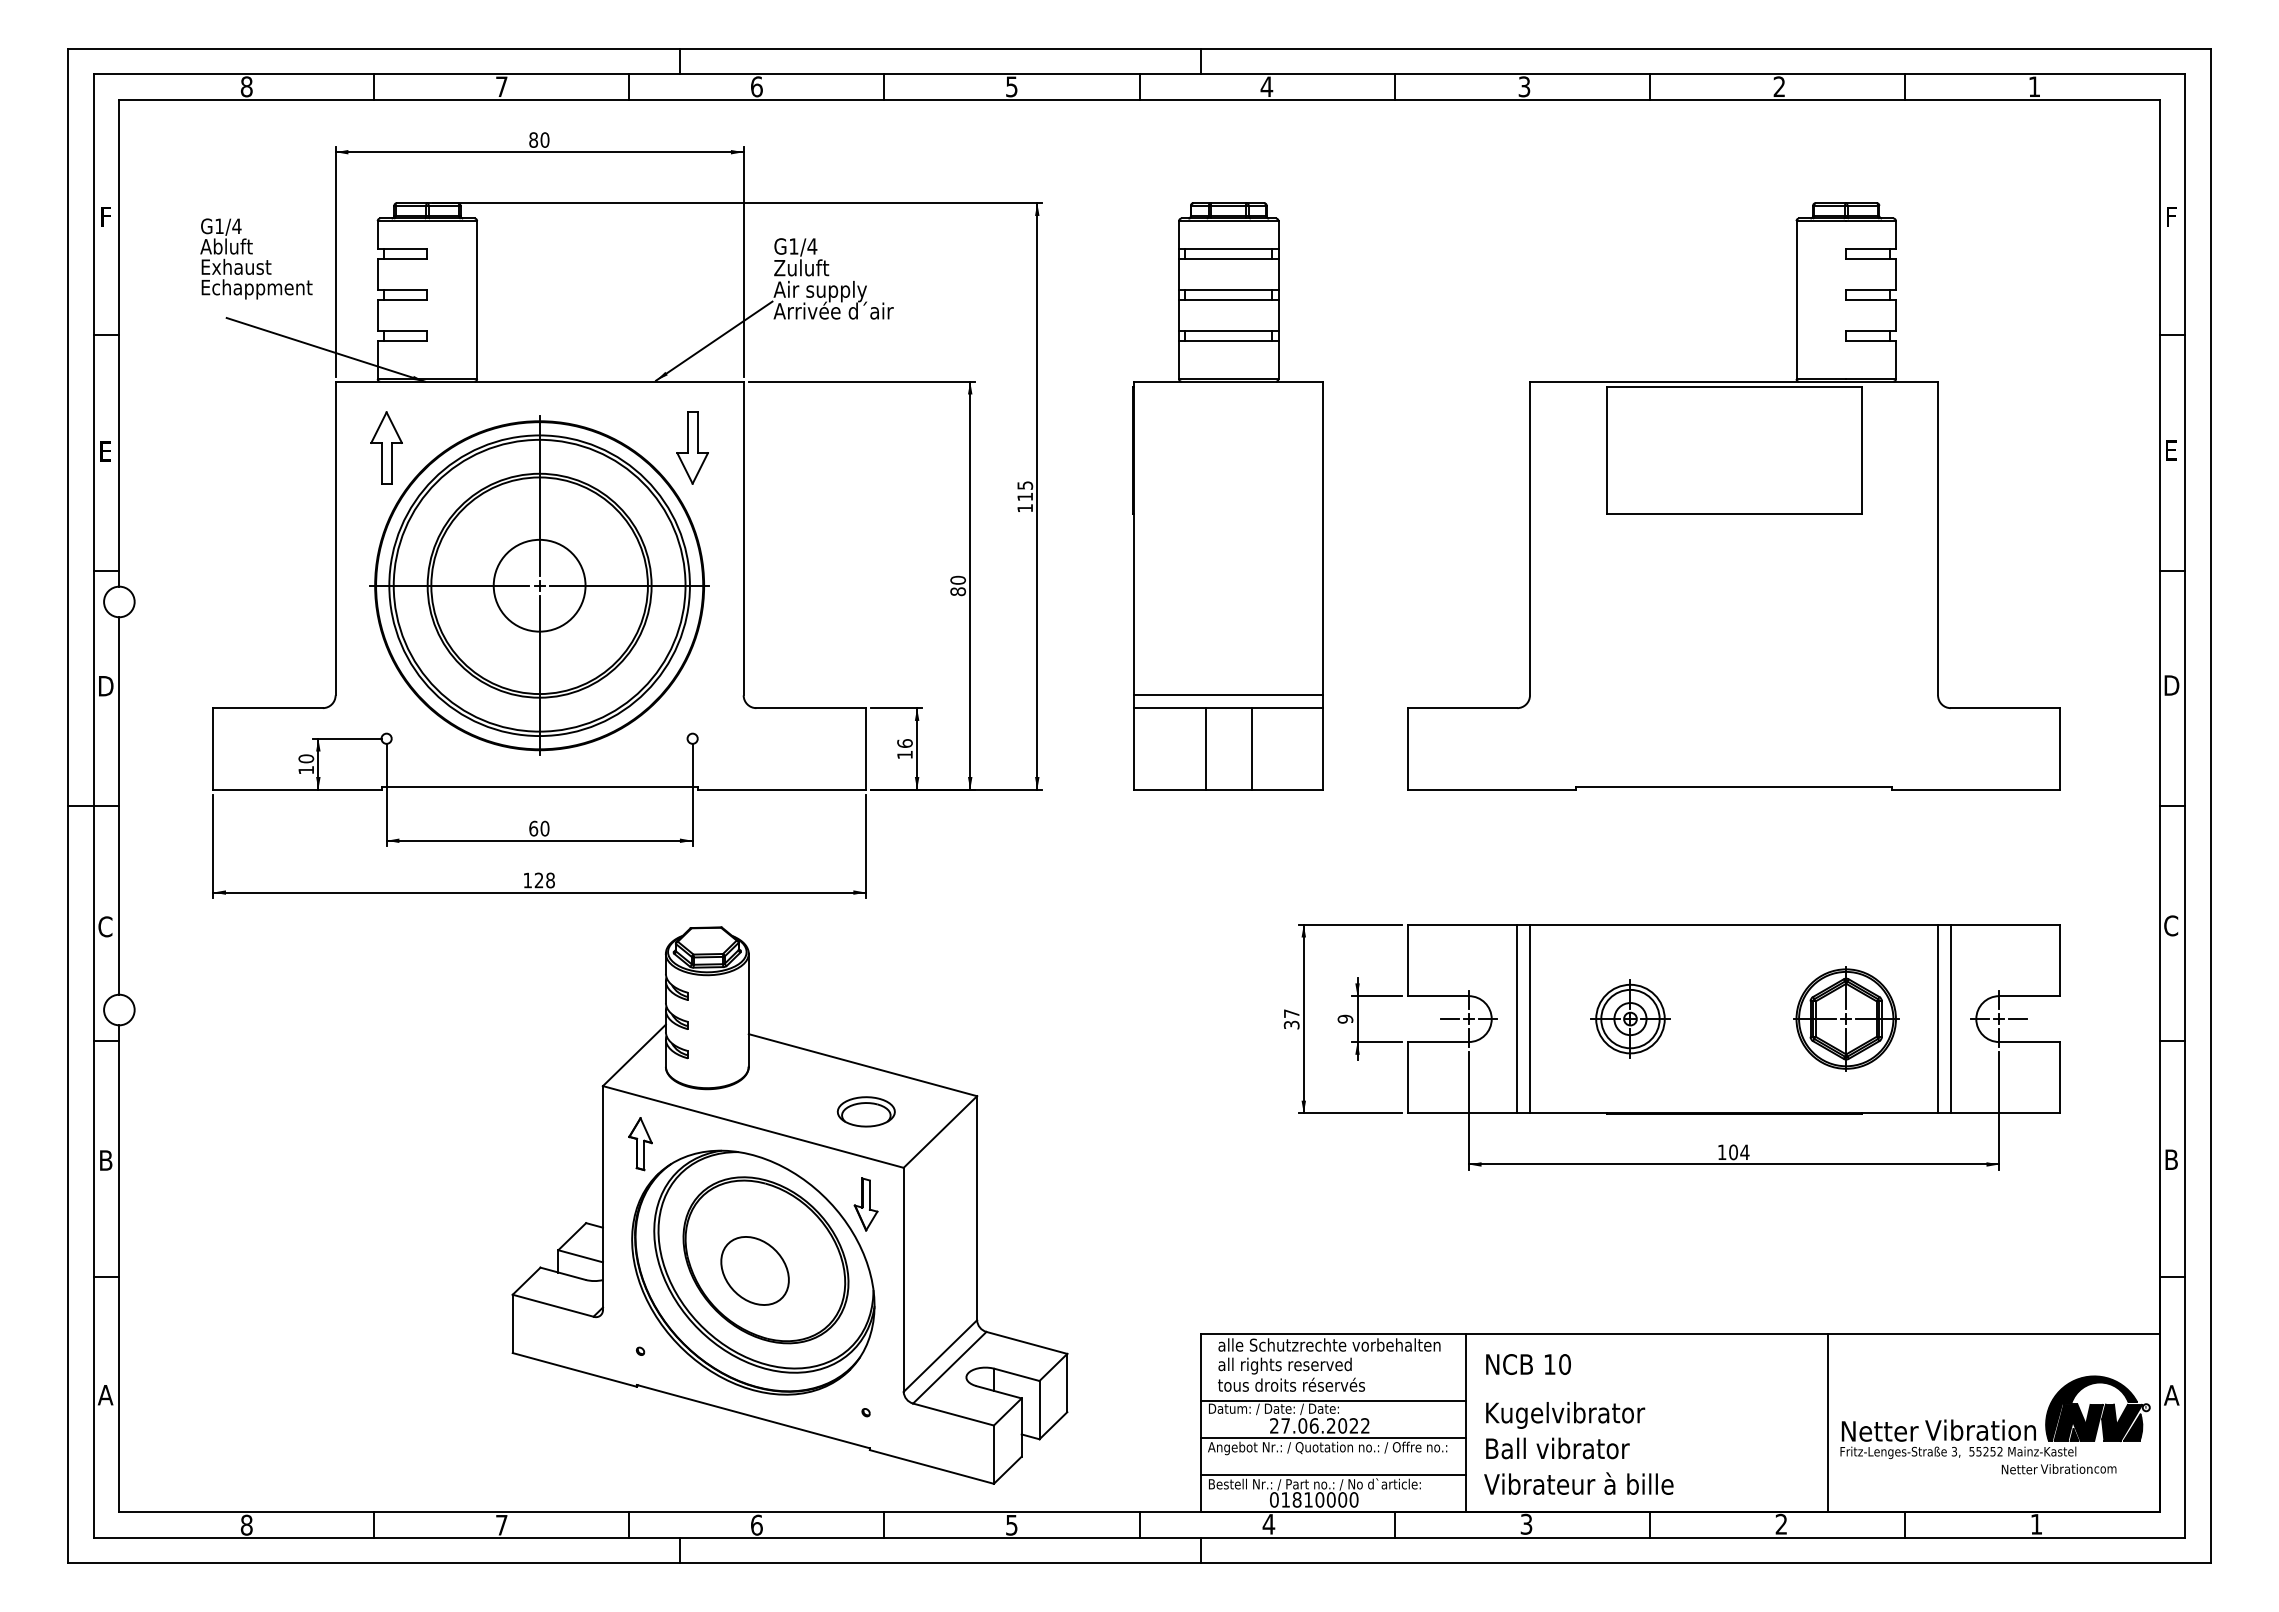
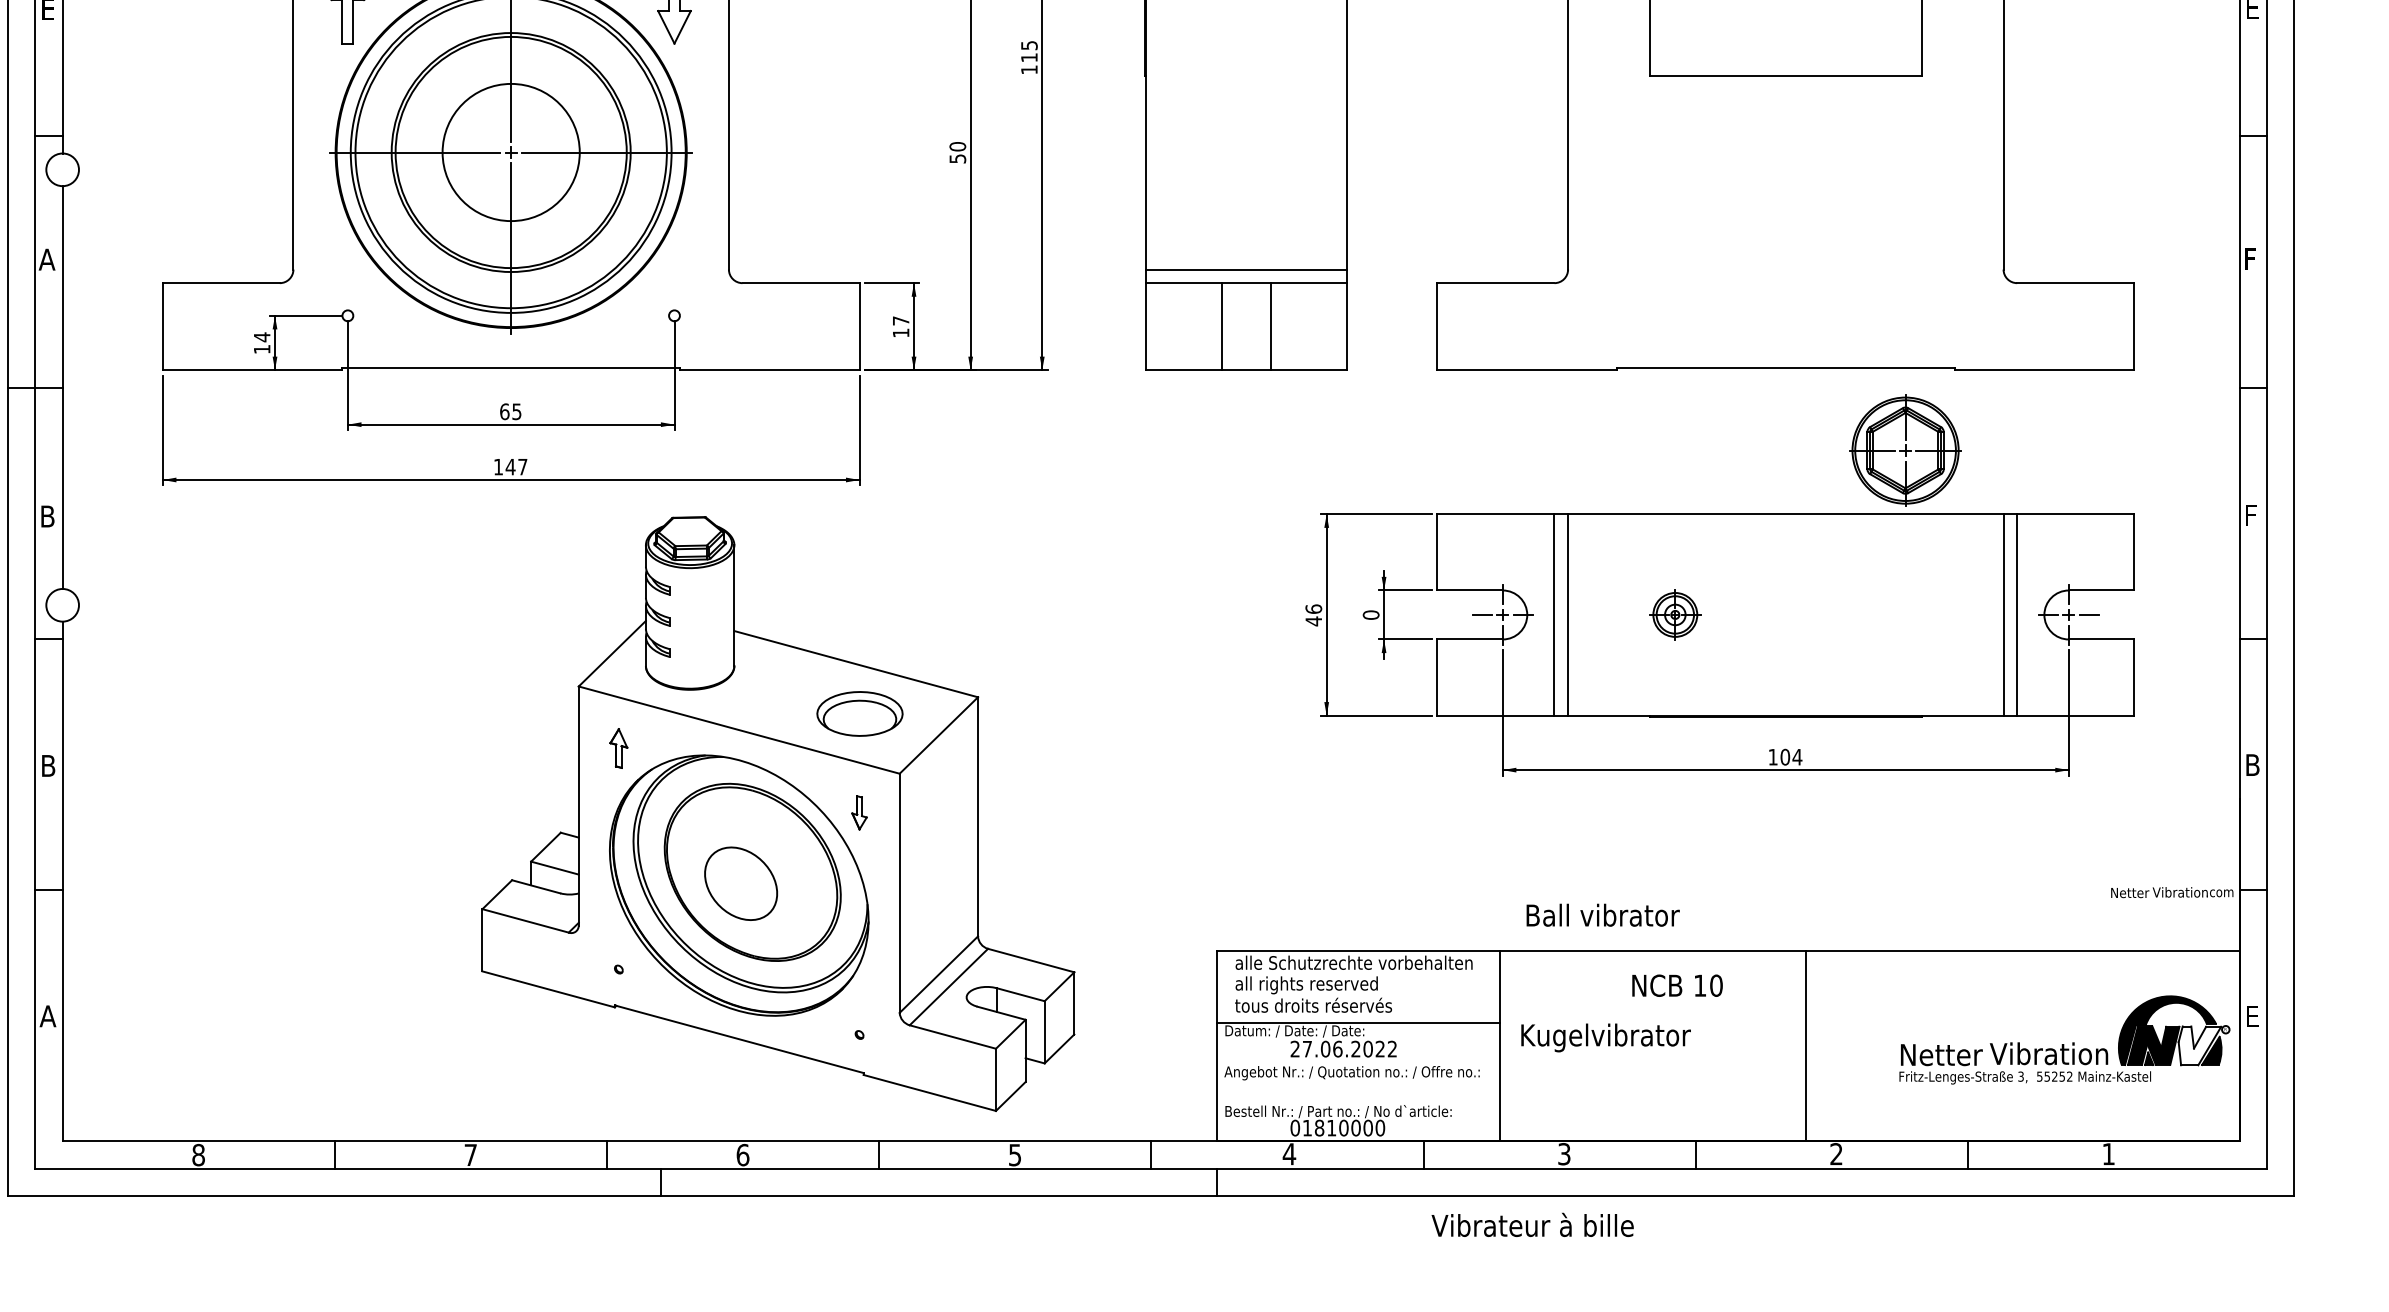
circle: (539, 585) -> (511, 152), size x1.4
text: (957, 591) -> (957, 158), 80 -> 50
text: (2171, 685) -> (2252, 258), D -> F
text: (105, 686) -> (47, 260), D -> A
text: (904, 743) -> (900, 320), 16 -> 17
text: (306, 758) -> (262, 336), 10 -> 14
text: (544, 828) -> (516, 411), 60 -> 65
text: (544, 880) -> (516, 467), 128 -> 147
text: (2171, 925) -> (2252, 515), C -> F
text: (105, 926) -> (47, 516), C -> B
text: (1345, 1018) -> (1371, 614), 9 -> 0
part: (1630, 1018) -> (1675, 614), size x0.6
part: (1846, 1018) -> (1905, 450), moved
text: (1291, 1019) -> (1313, 615), 37 -> 46
part: (865, 1111) -> (858, 713), size x1.4
part: (640, 1144) -> (618, 748), size x0.7
part: (865, 1204) -> (858, 812), size x0.6
text: (1528, 1364) -> (1677, 985), moved
text: (2171, 1395) -> (2252, 1016), A -> E
line: (1828, 1422) -> (1806, 1045), moved
fill: (2122, 1422) -> (2200, 1045), removed
line: (1332, 1438) -> (1357, 1062), removed
text: (1557, 1448) -> (1602, 915), moved
text: (2058, 1469) -> (2171, 892), moved
line: (1332, 1475) -> (1357, 1102), removed
text: (1578, 1483) -> (1532, 1224), moved

